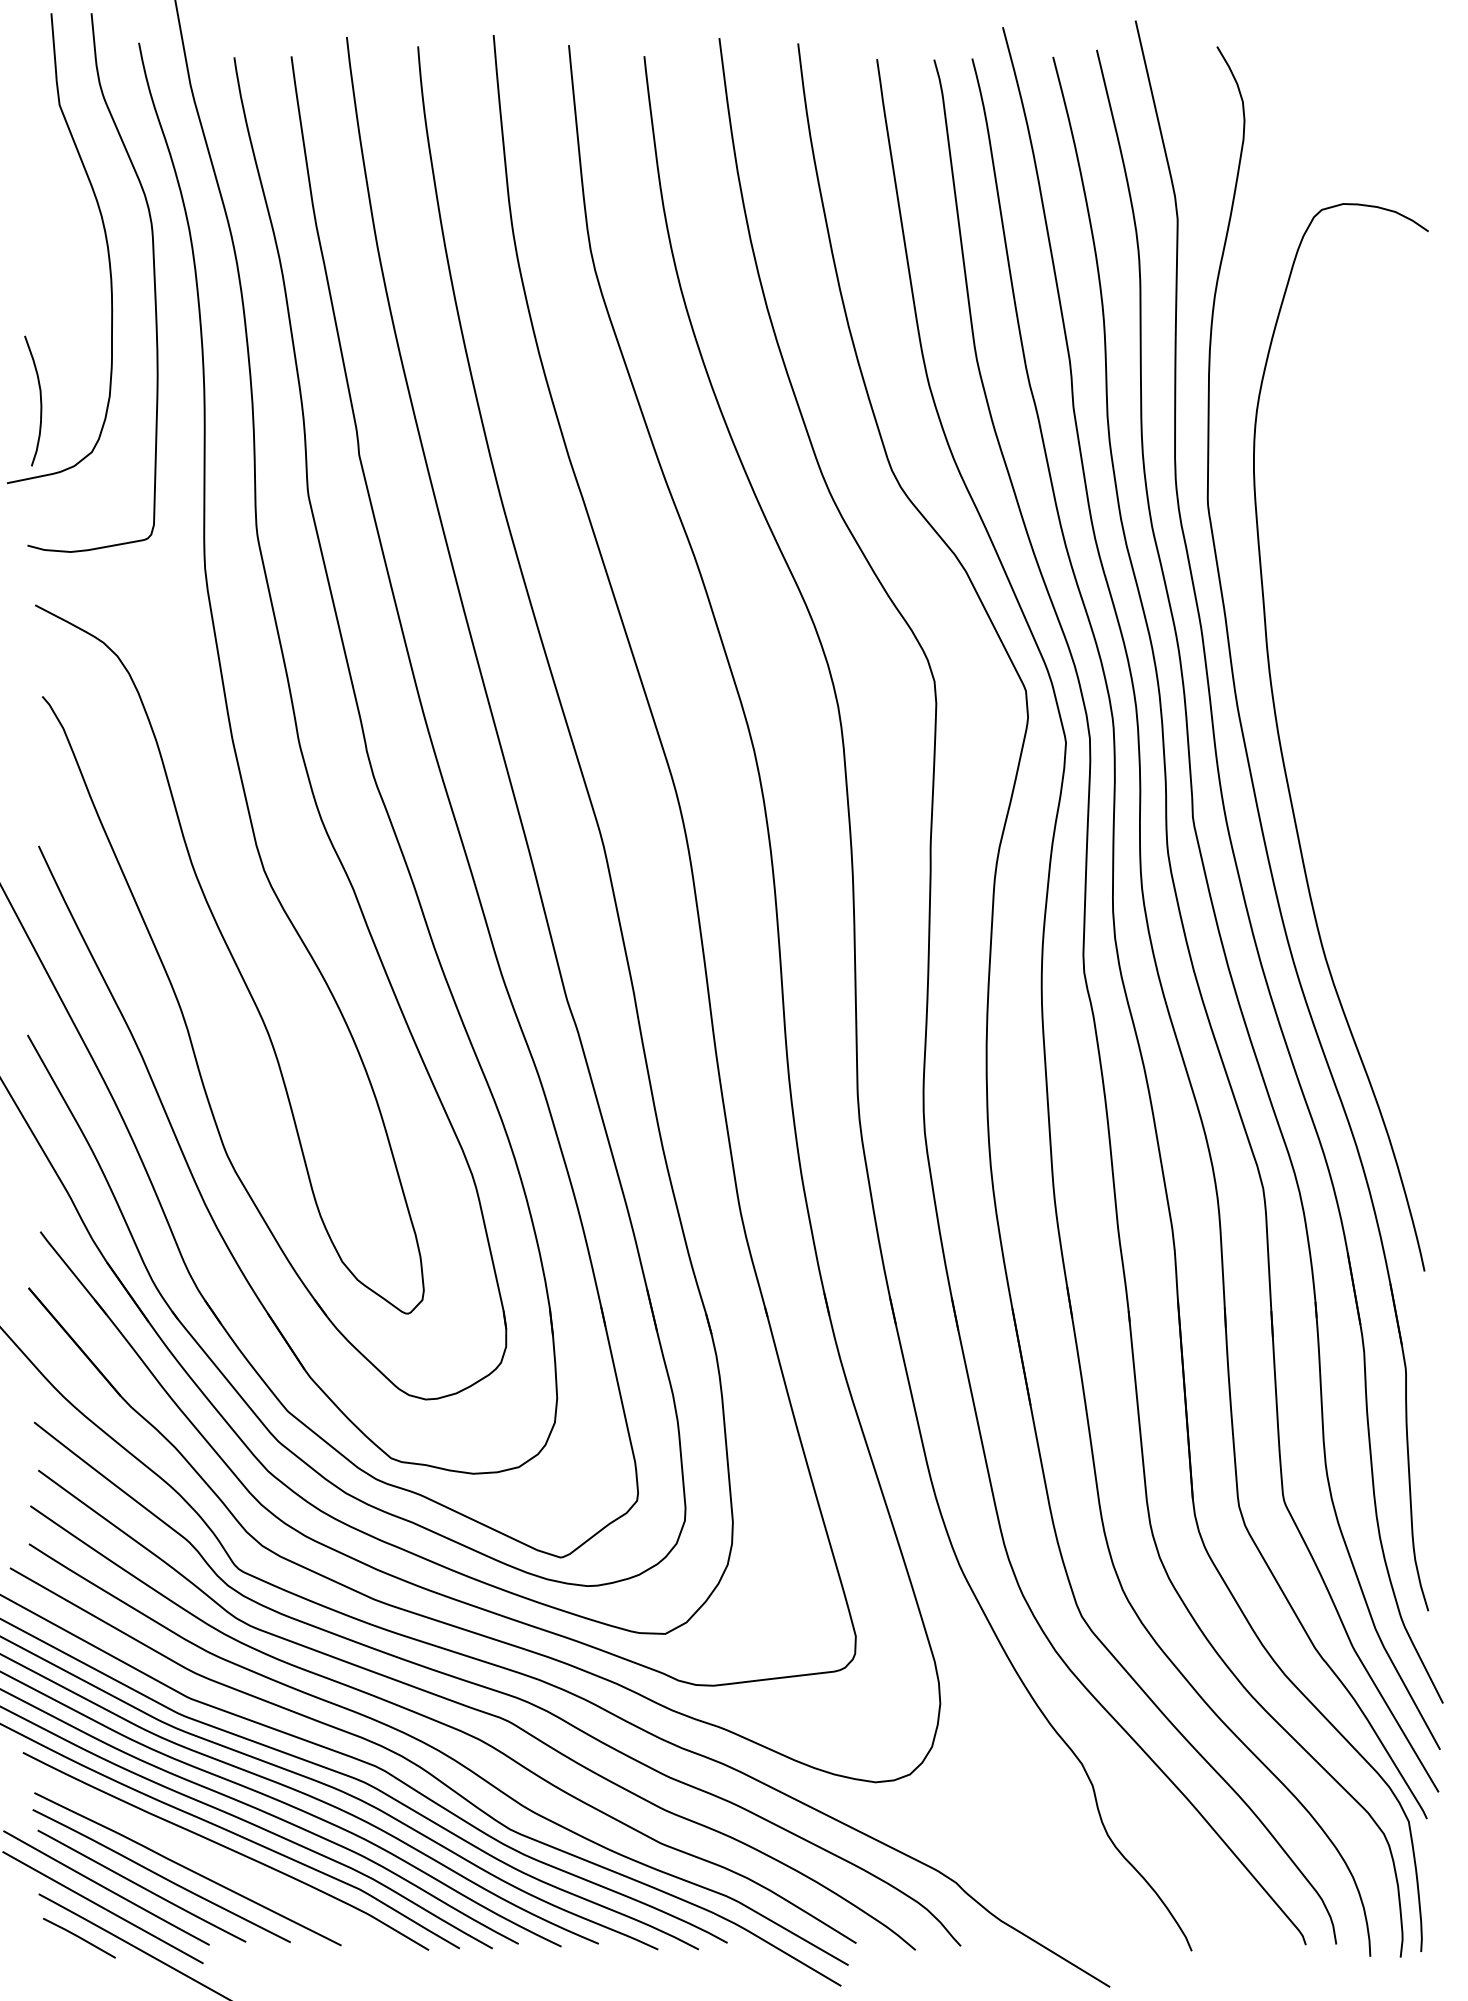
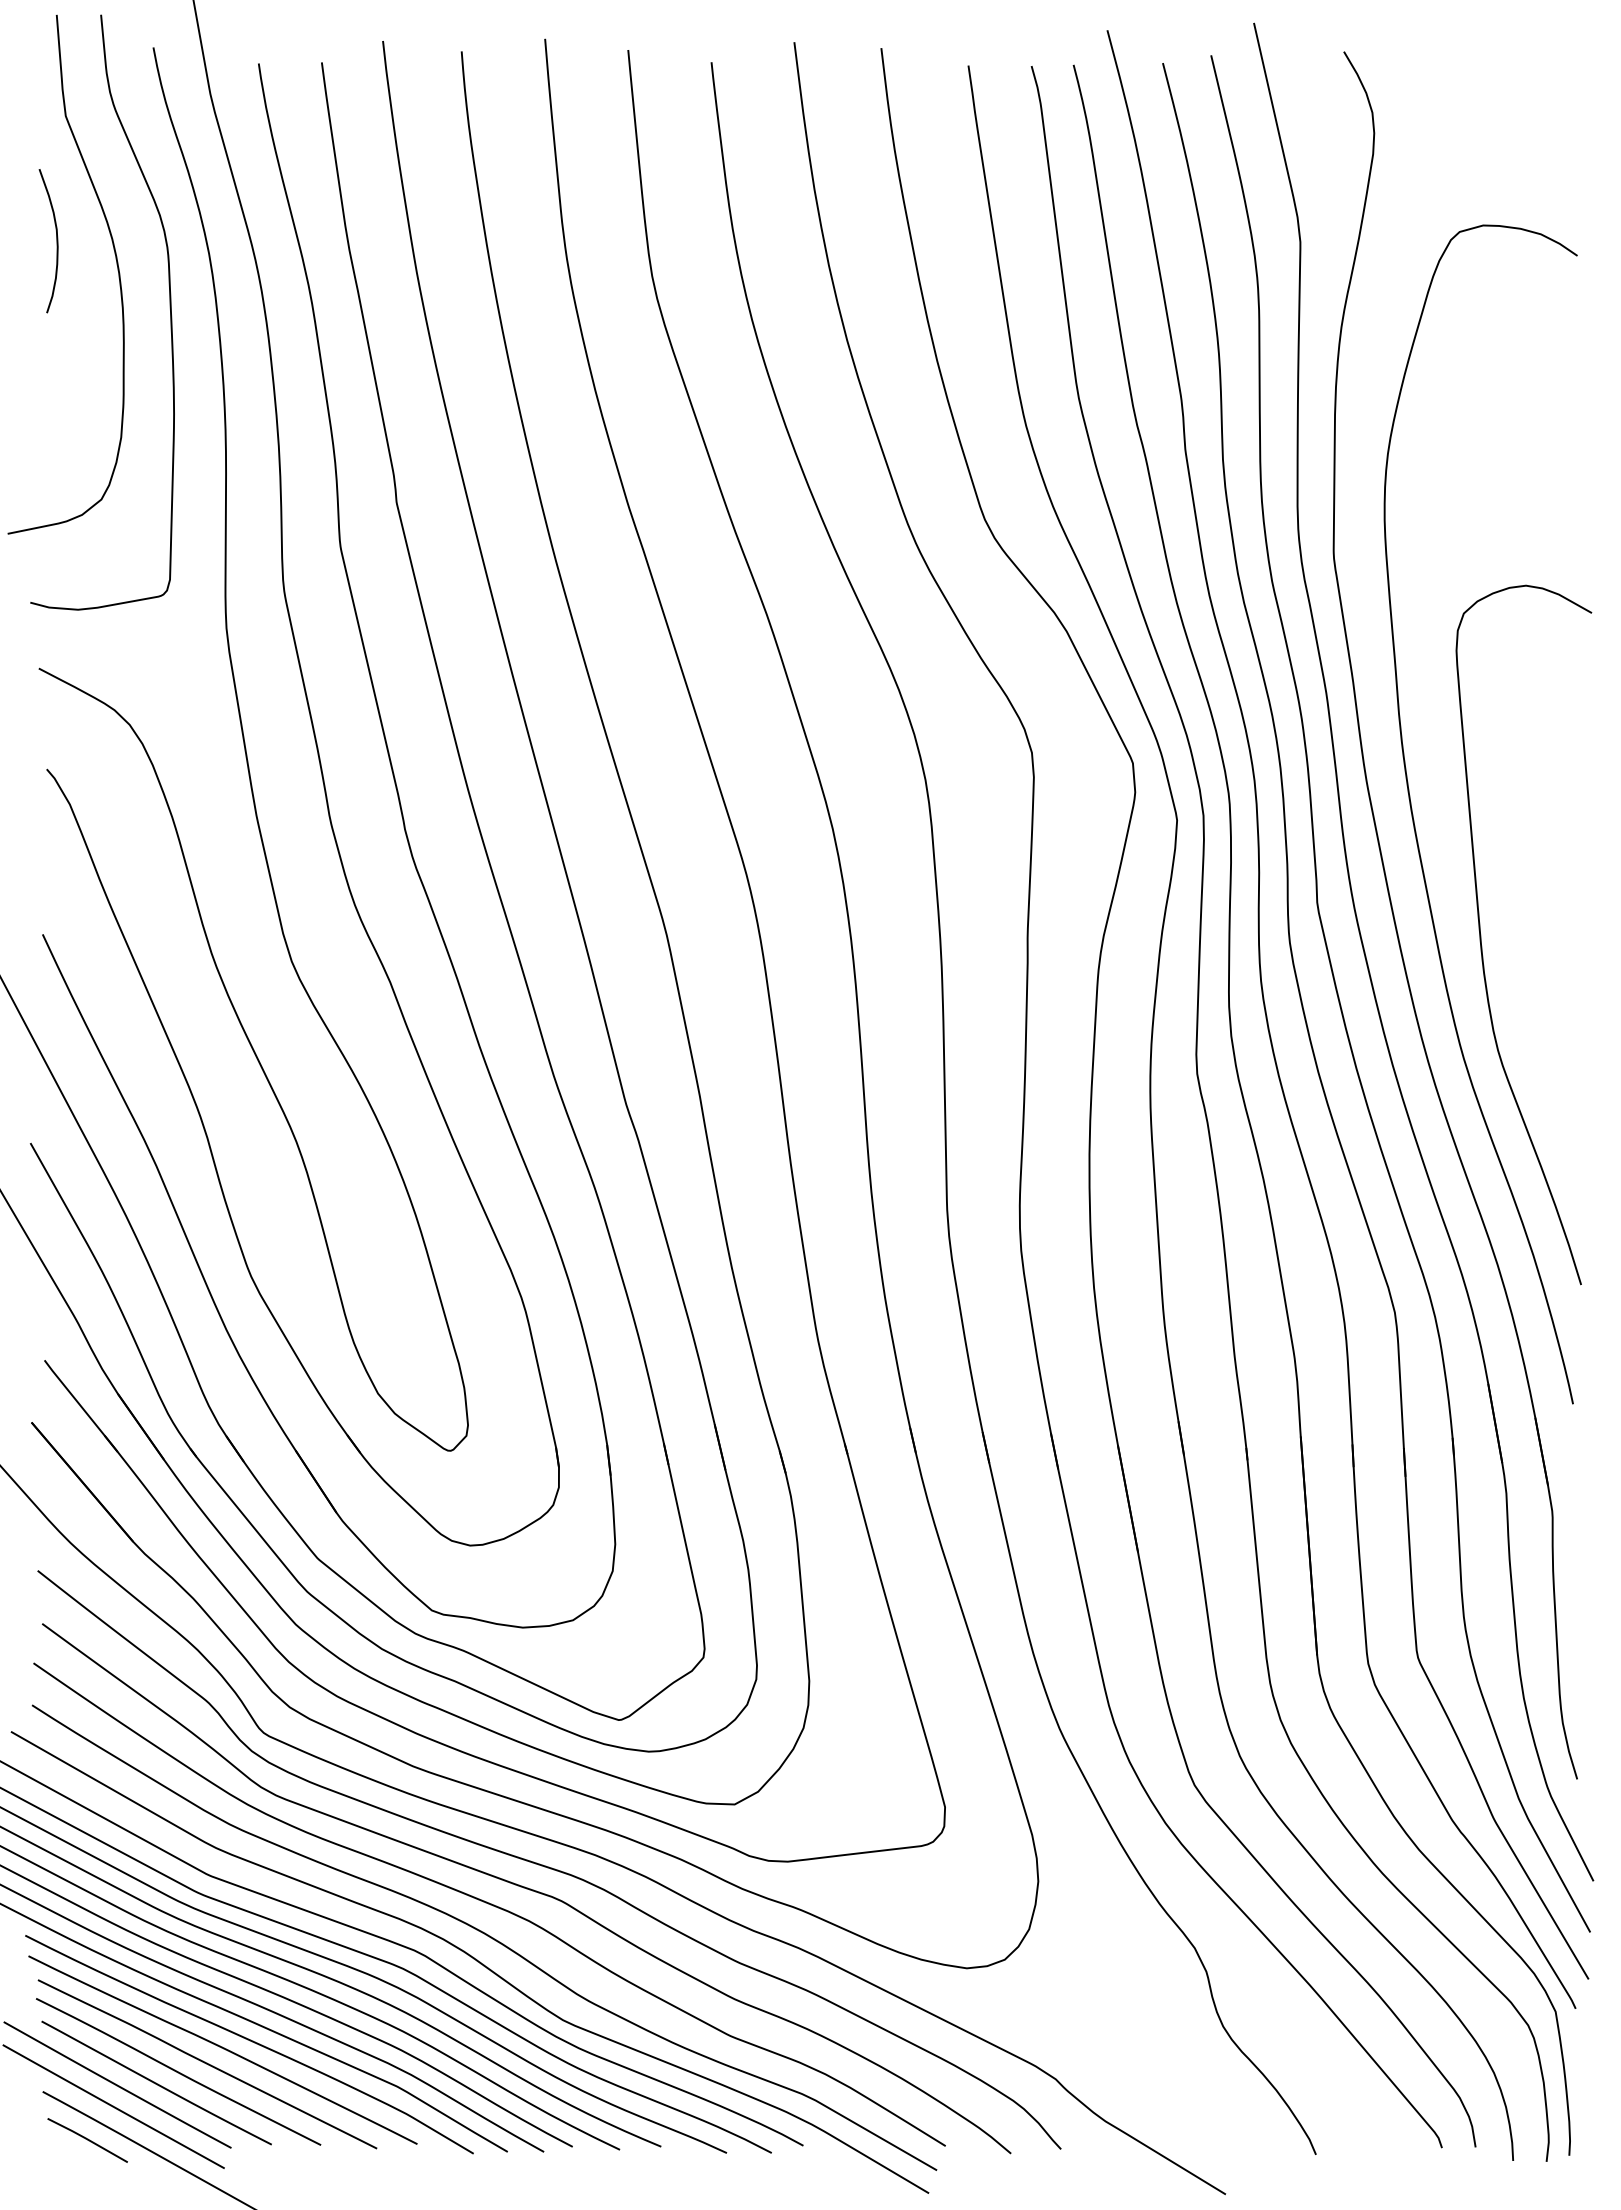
curve: (40, 401) -> (56, 241), moved
curve: (1341, 846) -> (1481, 934), added
curve: (201, 1854) -> (222, 2048), added

